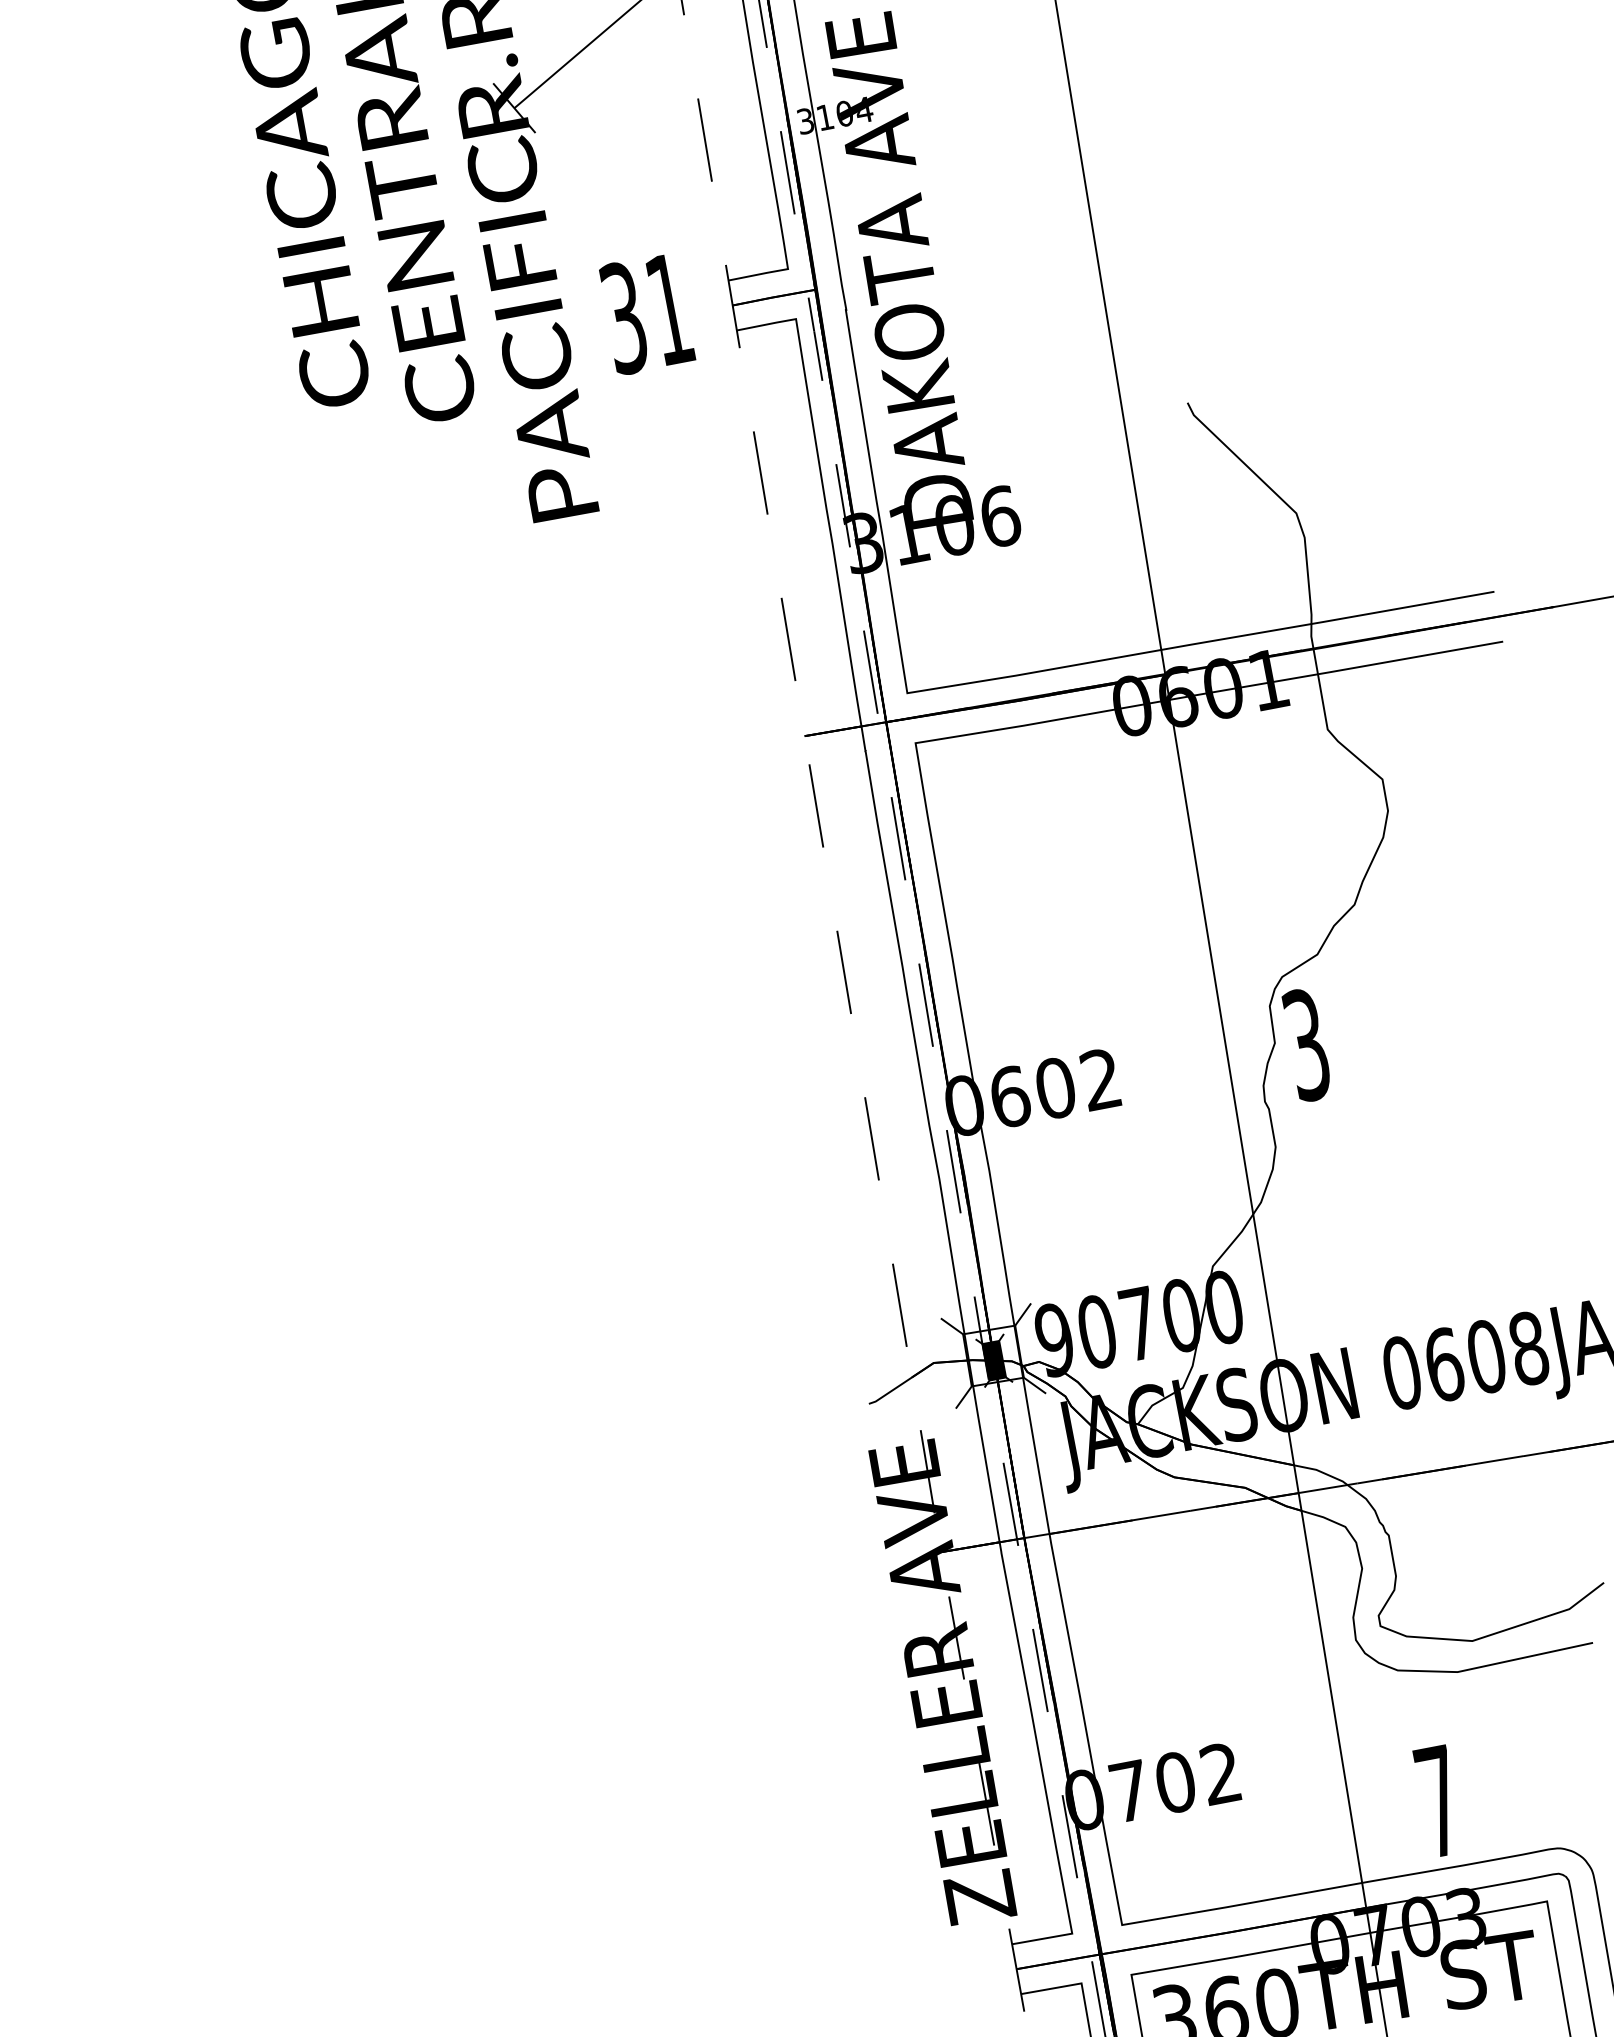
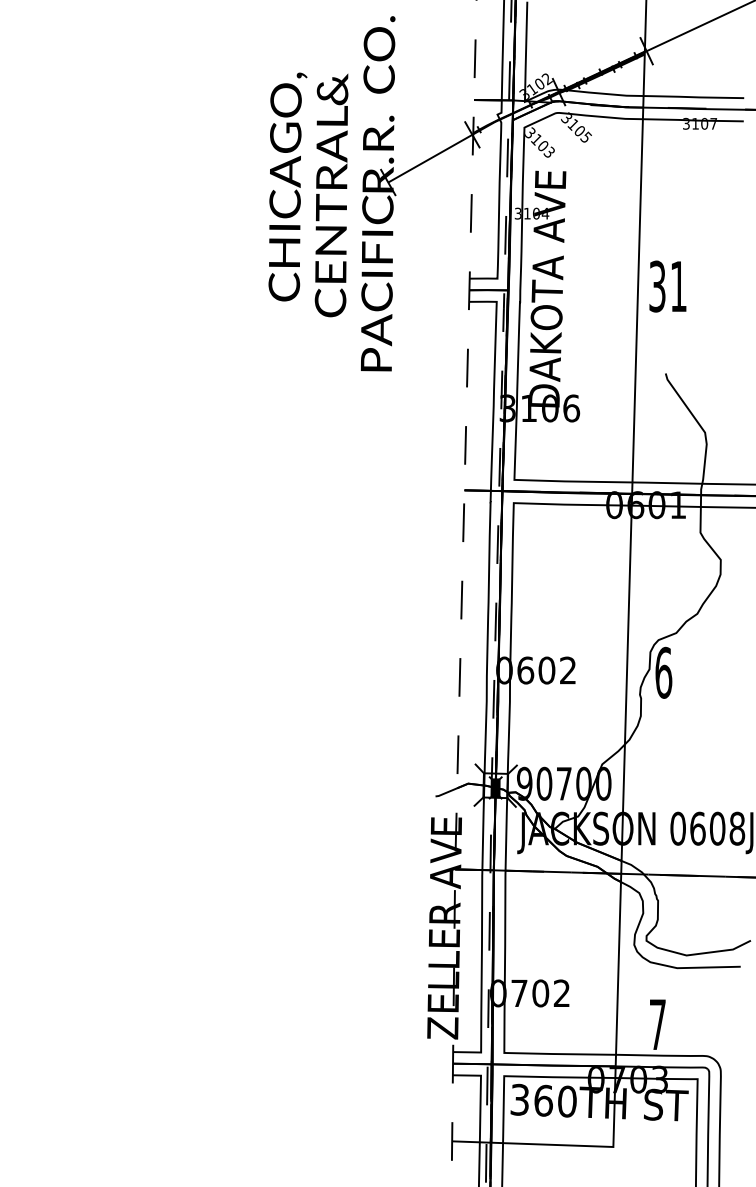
text: (645, 313) -> (667, 286), moved
text: (1306, 1044) -> (663, 672), 3 -> 6

